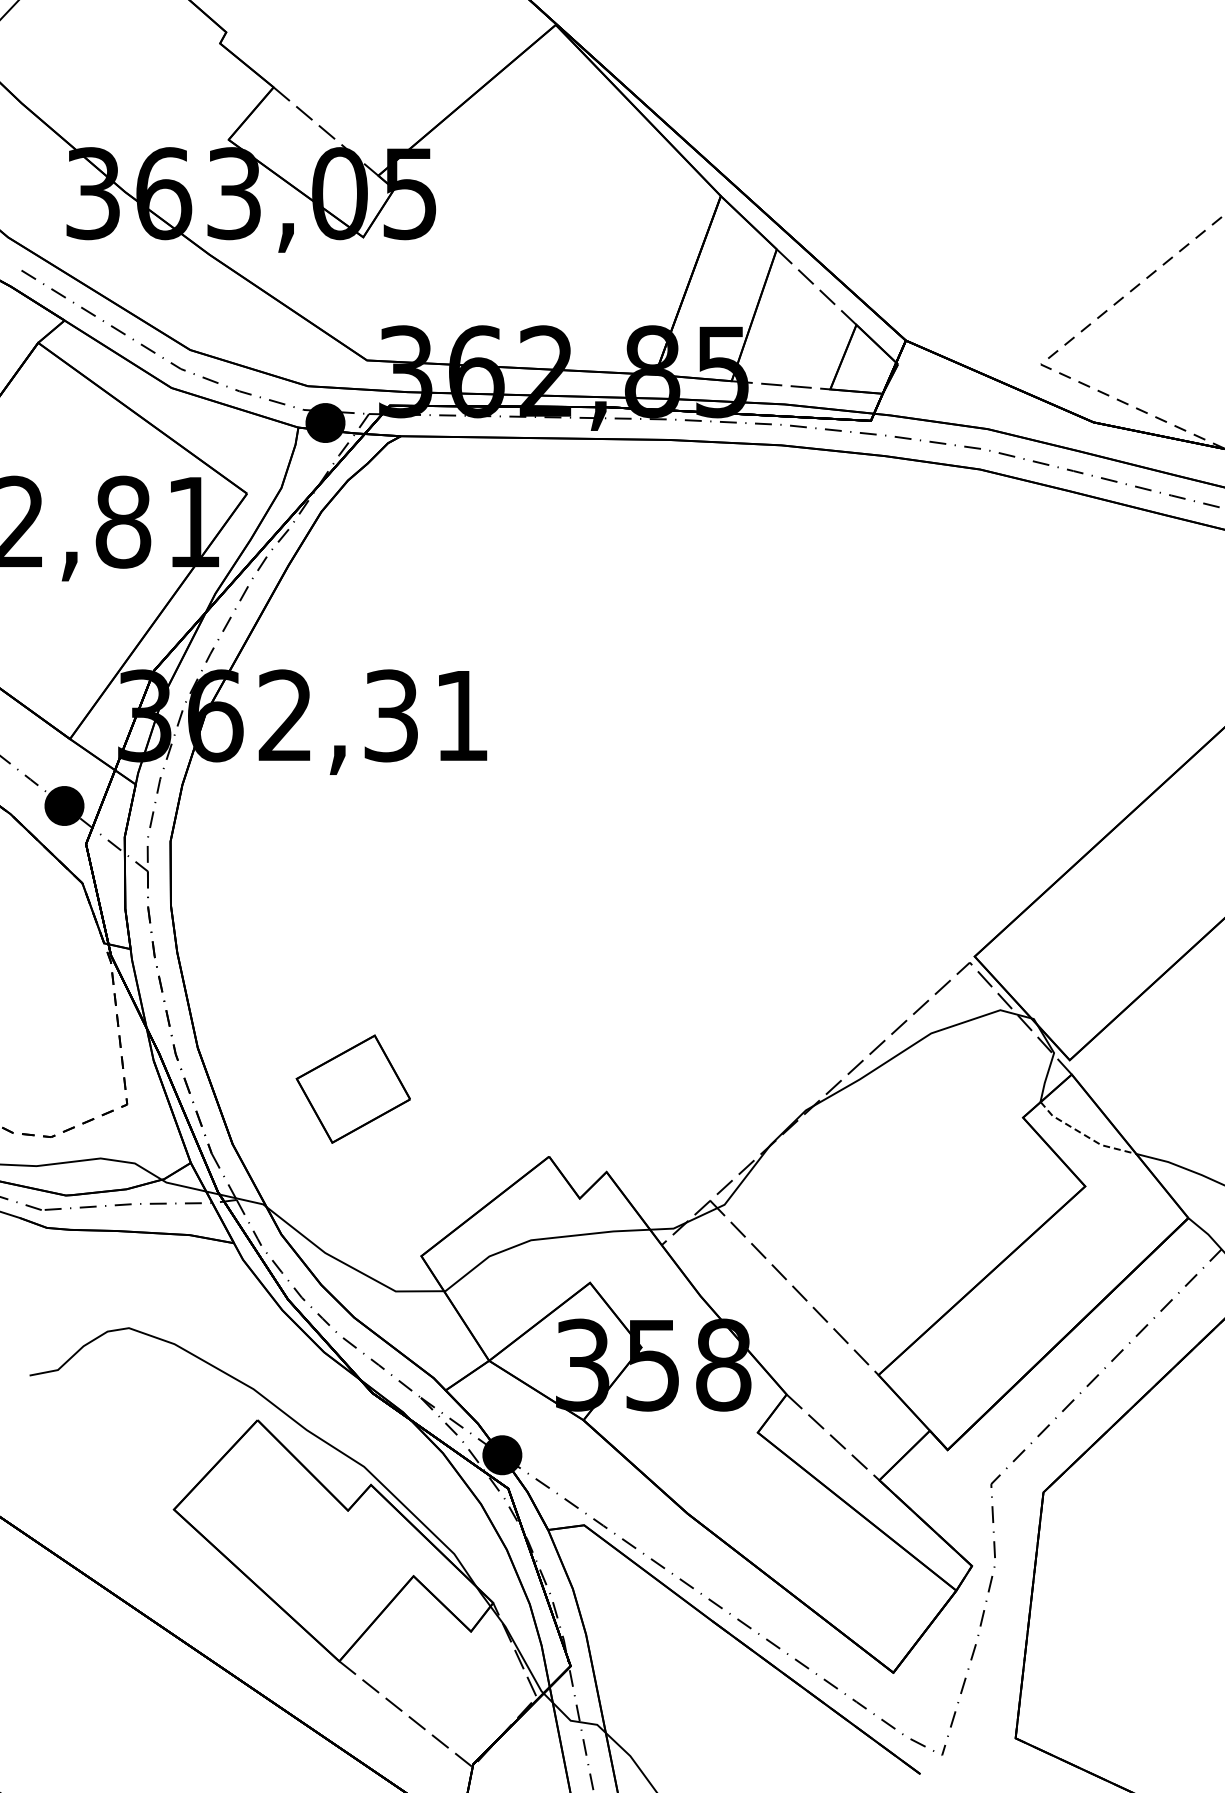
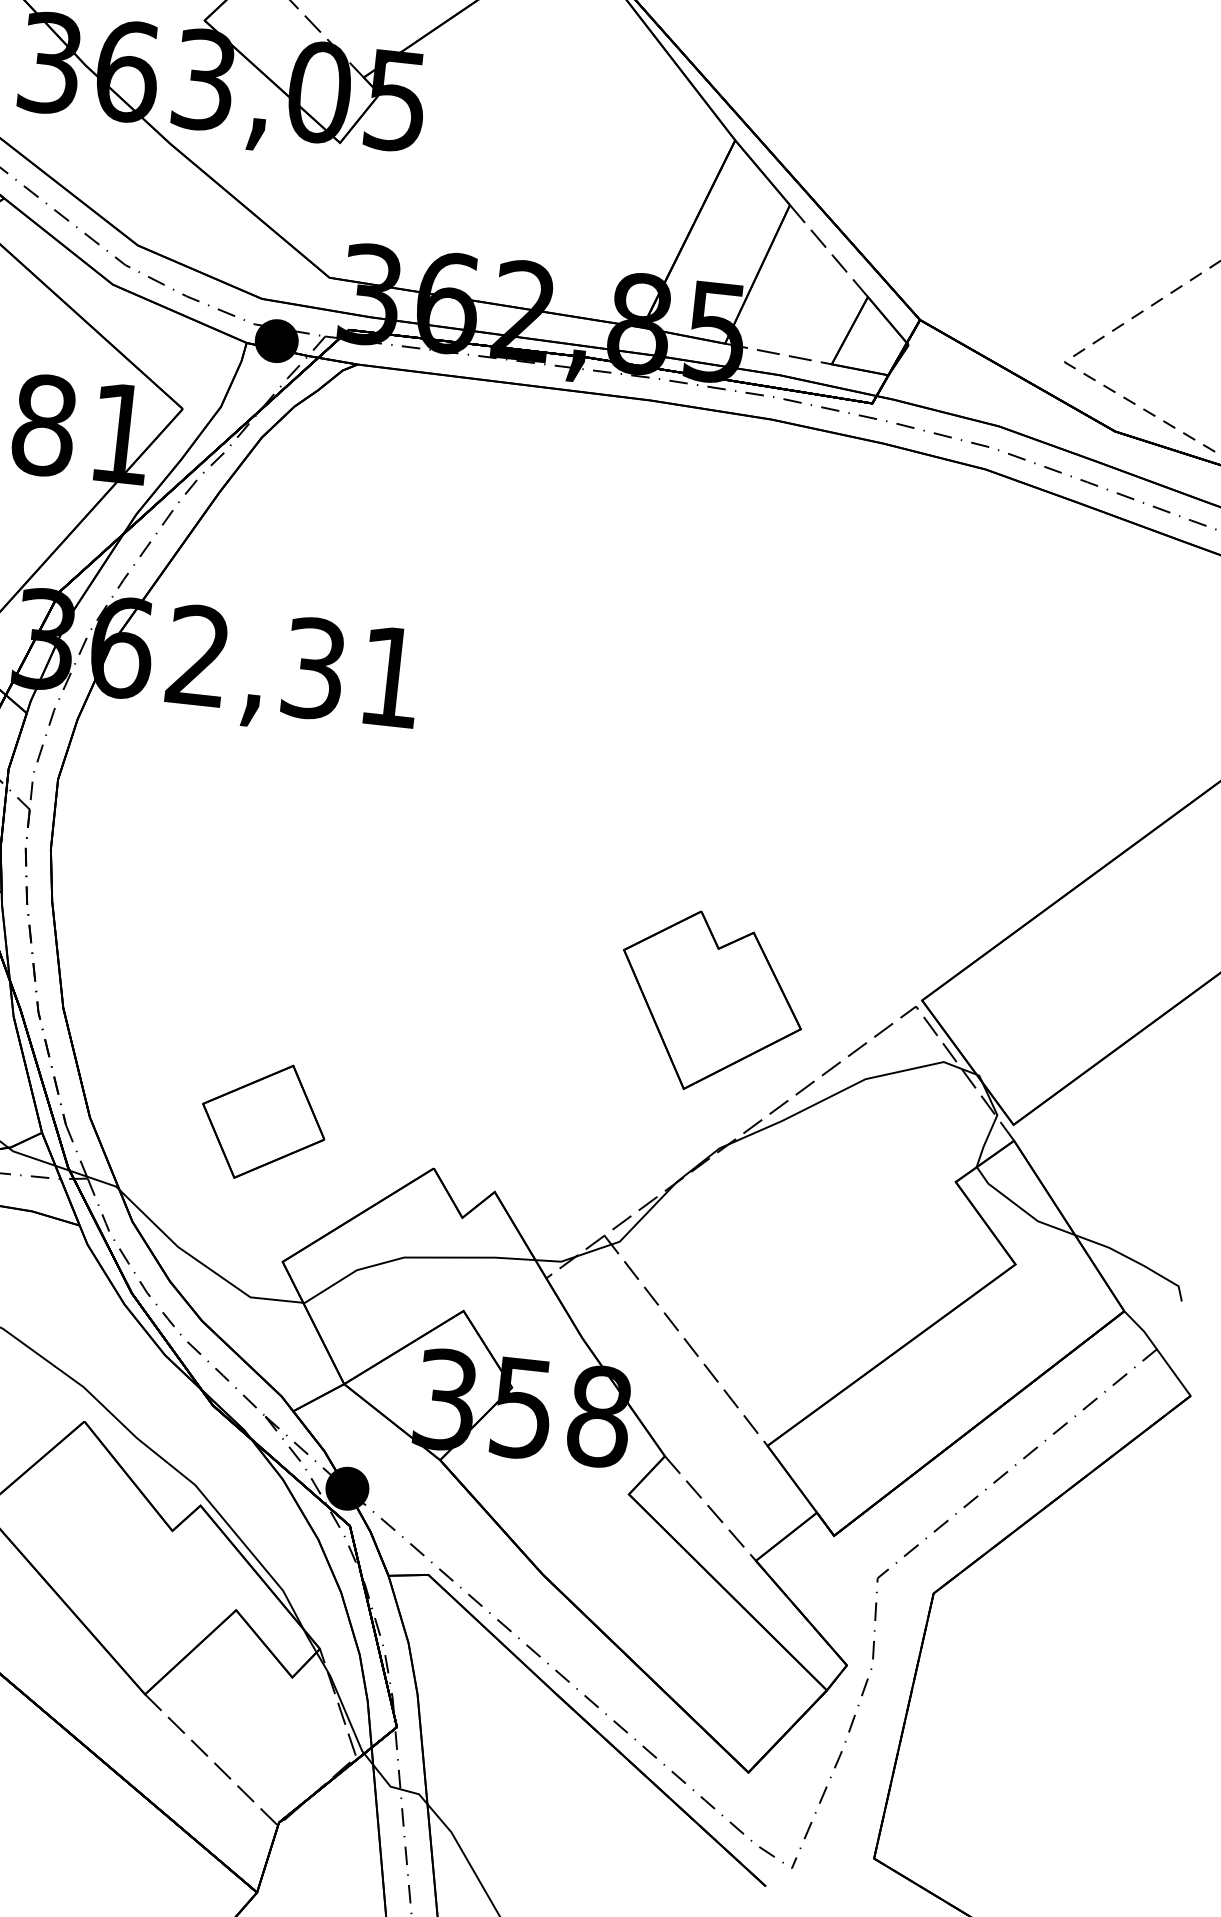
part: (783, 979) -> (710, 1002), added
part: (352, 1088) -> (262, 1120), moved
line: (1085, 1135) -> (1021, 1208), dashed -> solid

